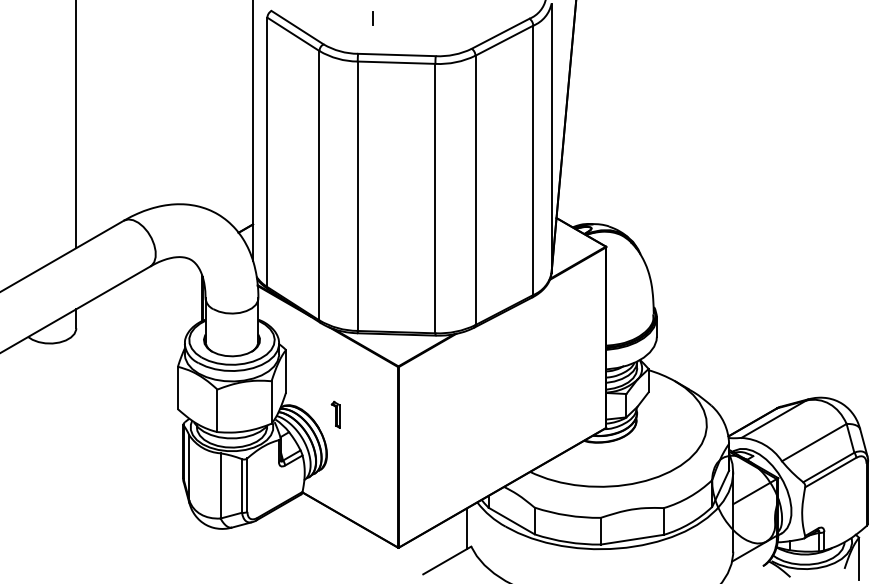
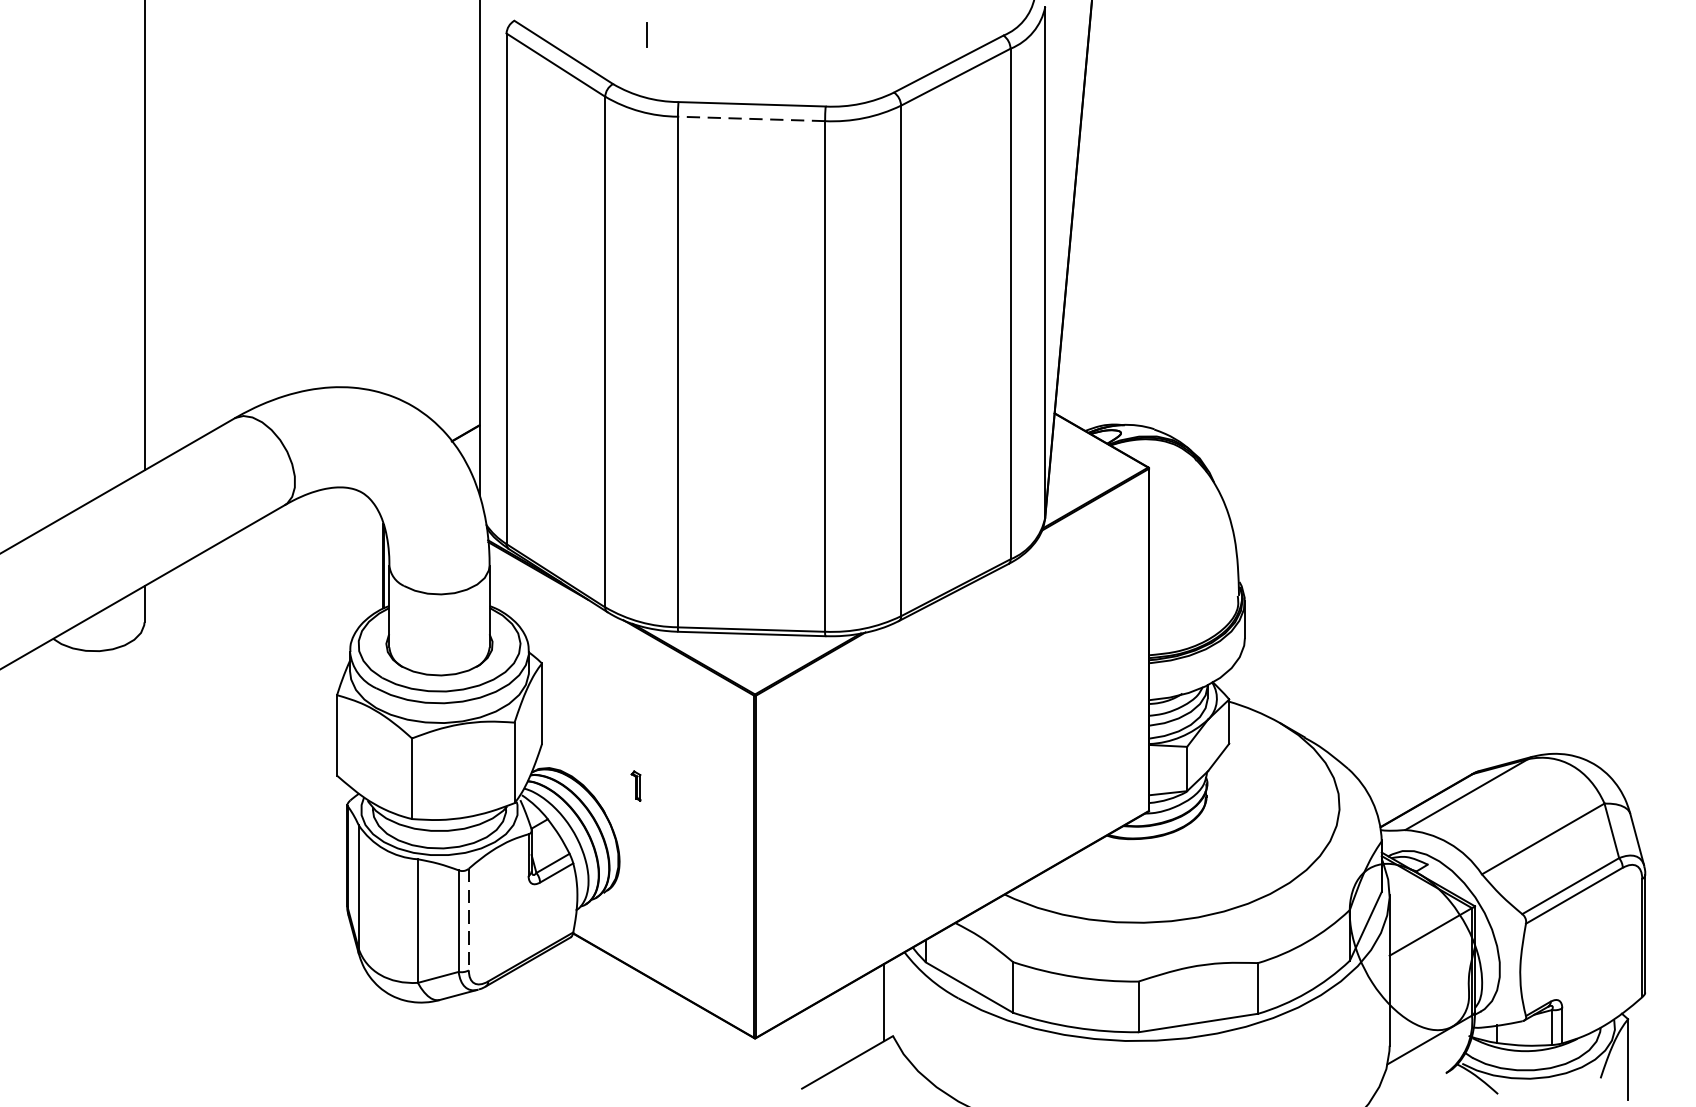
line: (372, 18) -> (645, 35), moved
line: (396, 62) -> (751, 118), solid -> dashed
part: (335, 414) -> (635, 785), size x0.6
line: (247, 485) -> (468, 920), solid -> dashed

